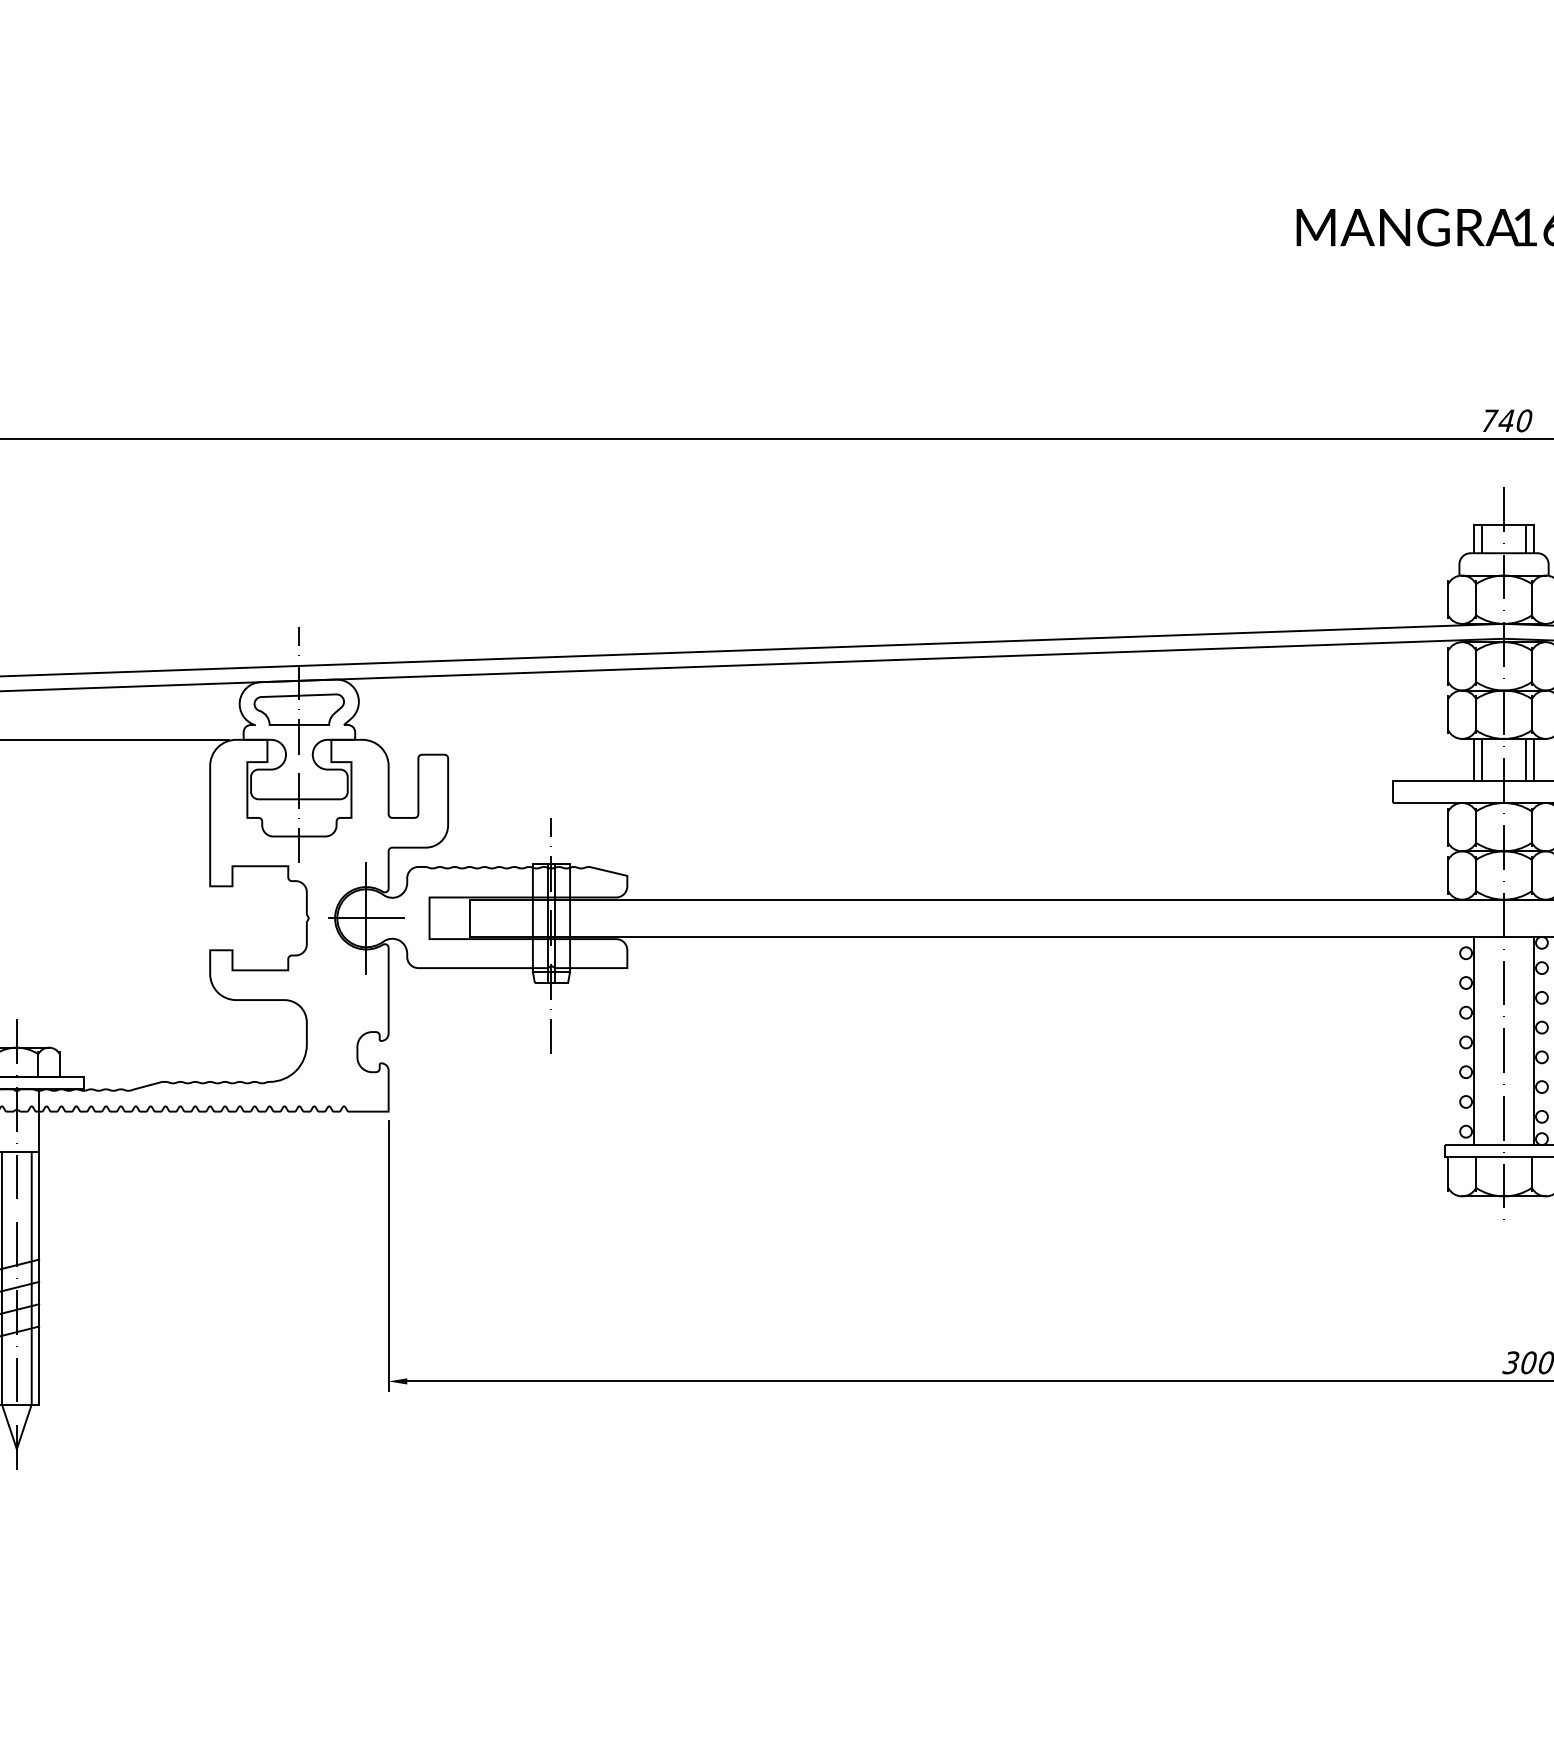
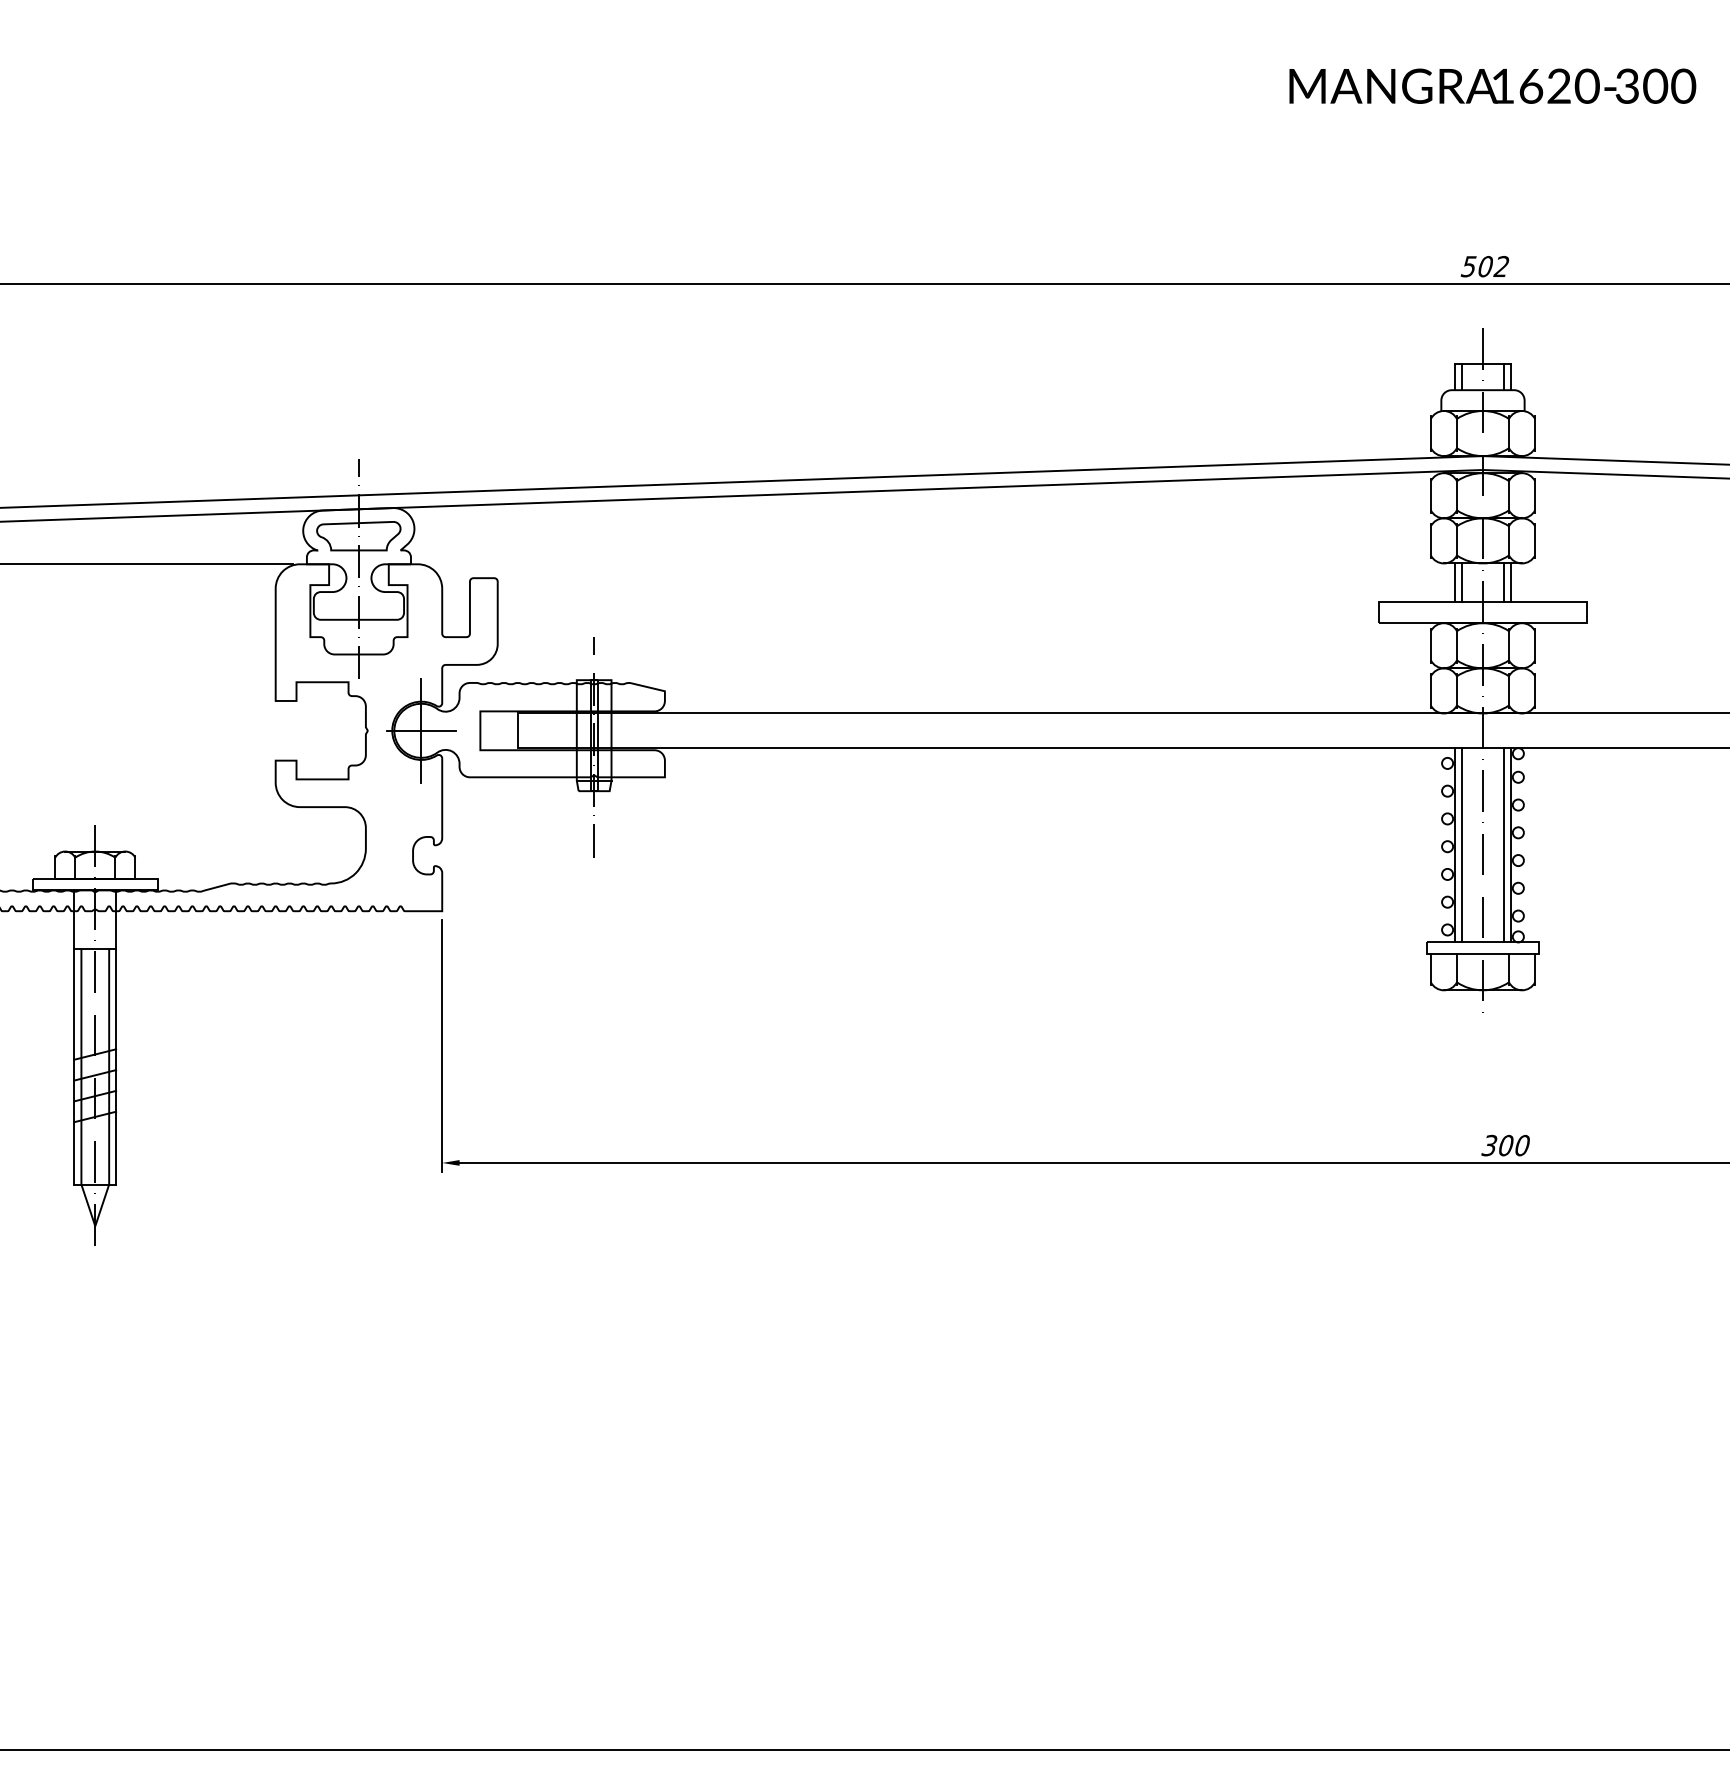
text: (1505, 420) -> (1484, 266), 740 -> 502
line: (1482, 1041) -> (1462, 845), added
line: (1526, 1041) -> (1503, 845), added

